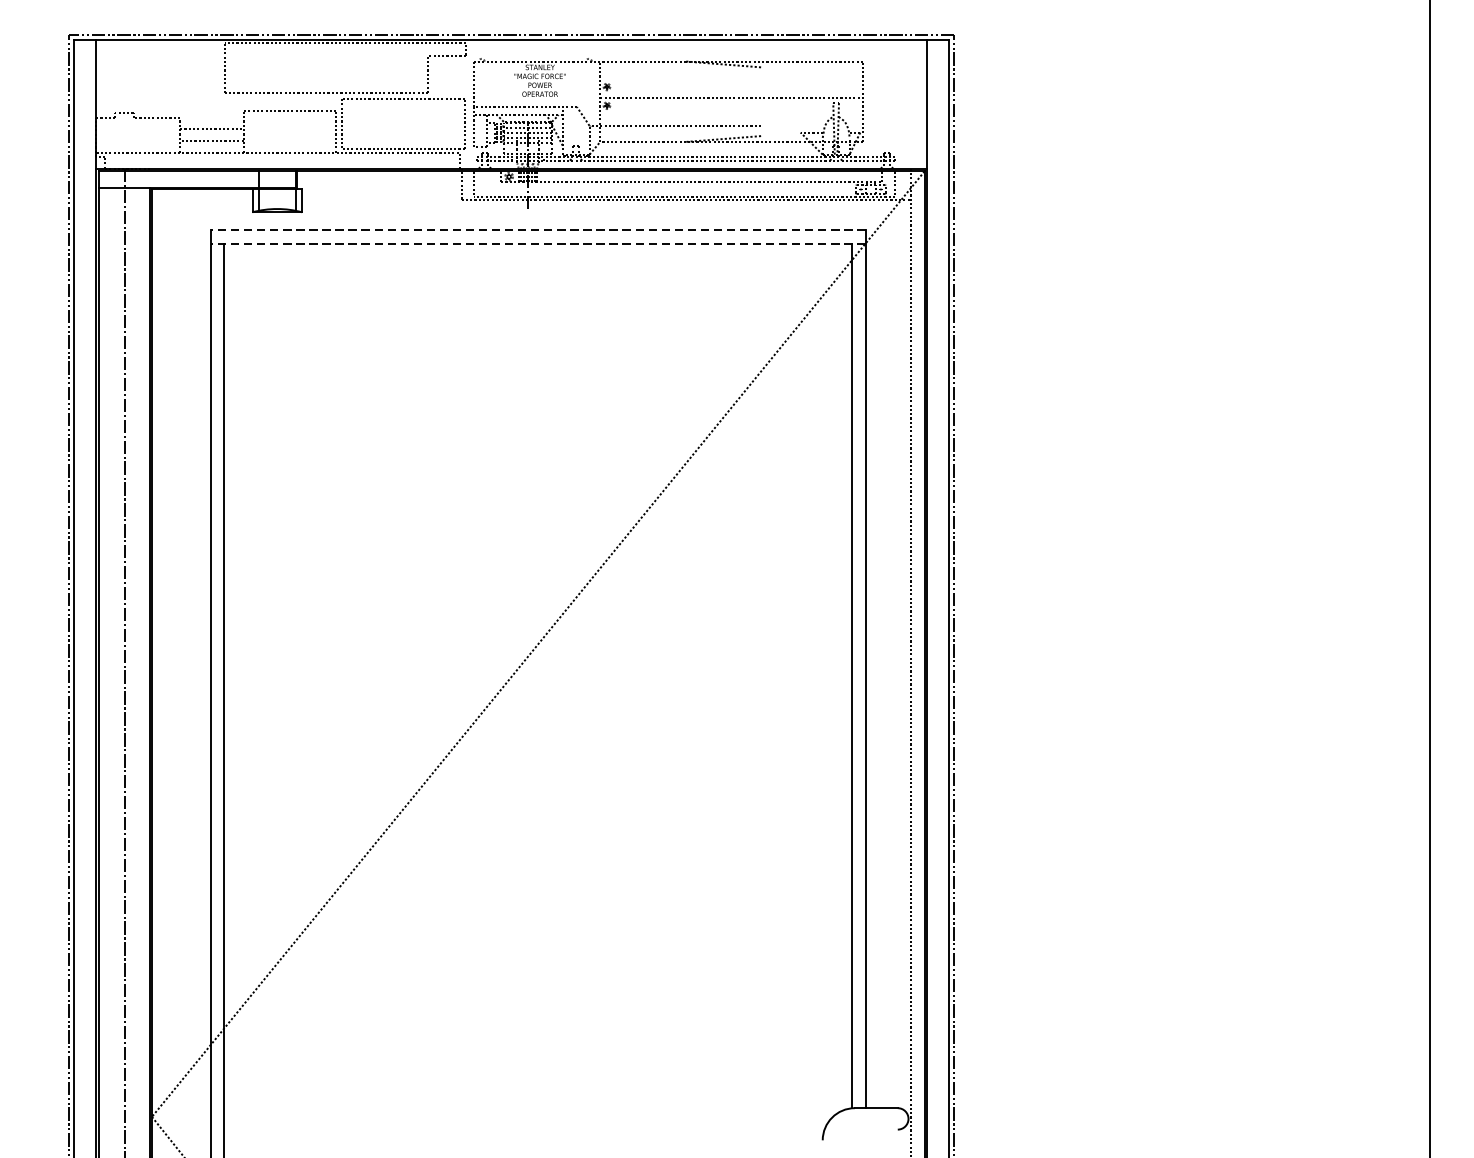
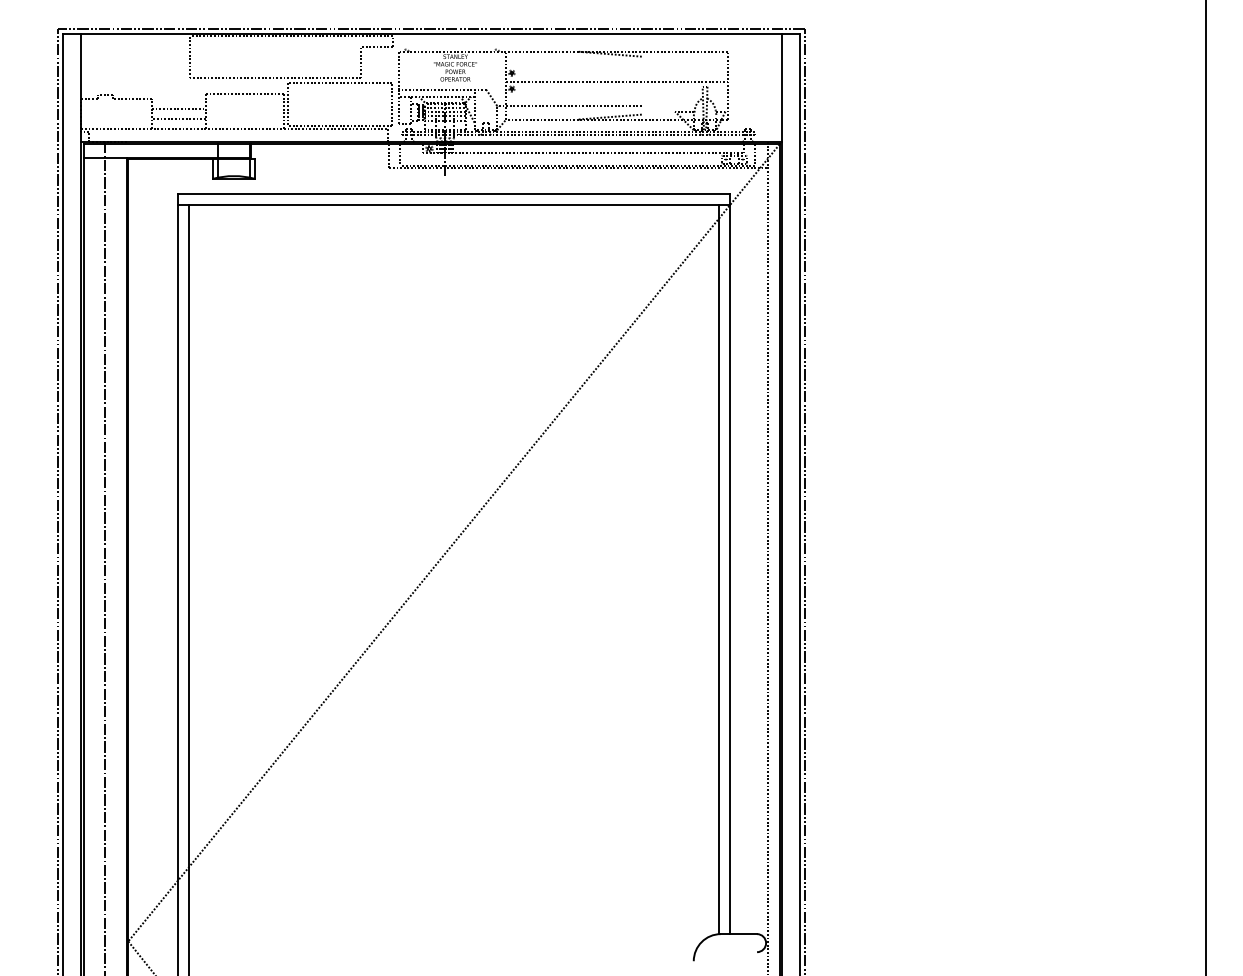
line: (537, 230) -> (453, 194), dashed -> solid
line: (537, 243) -> (453, 205), dashed -> solid

